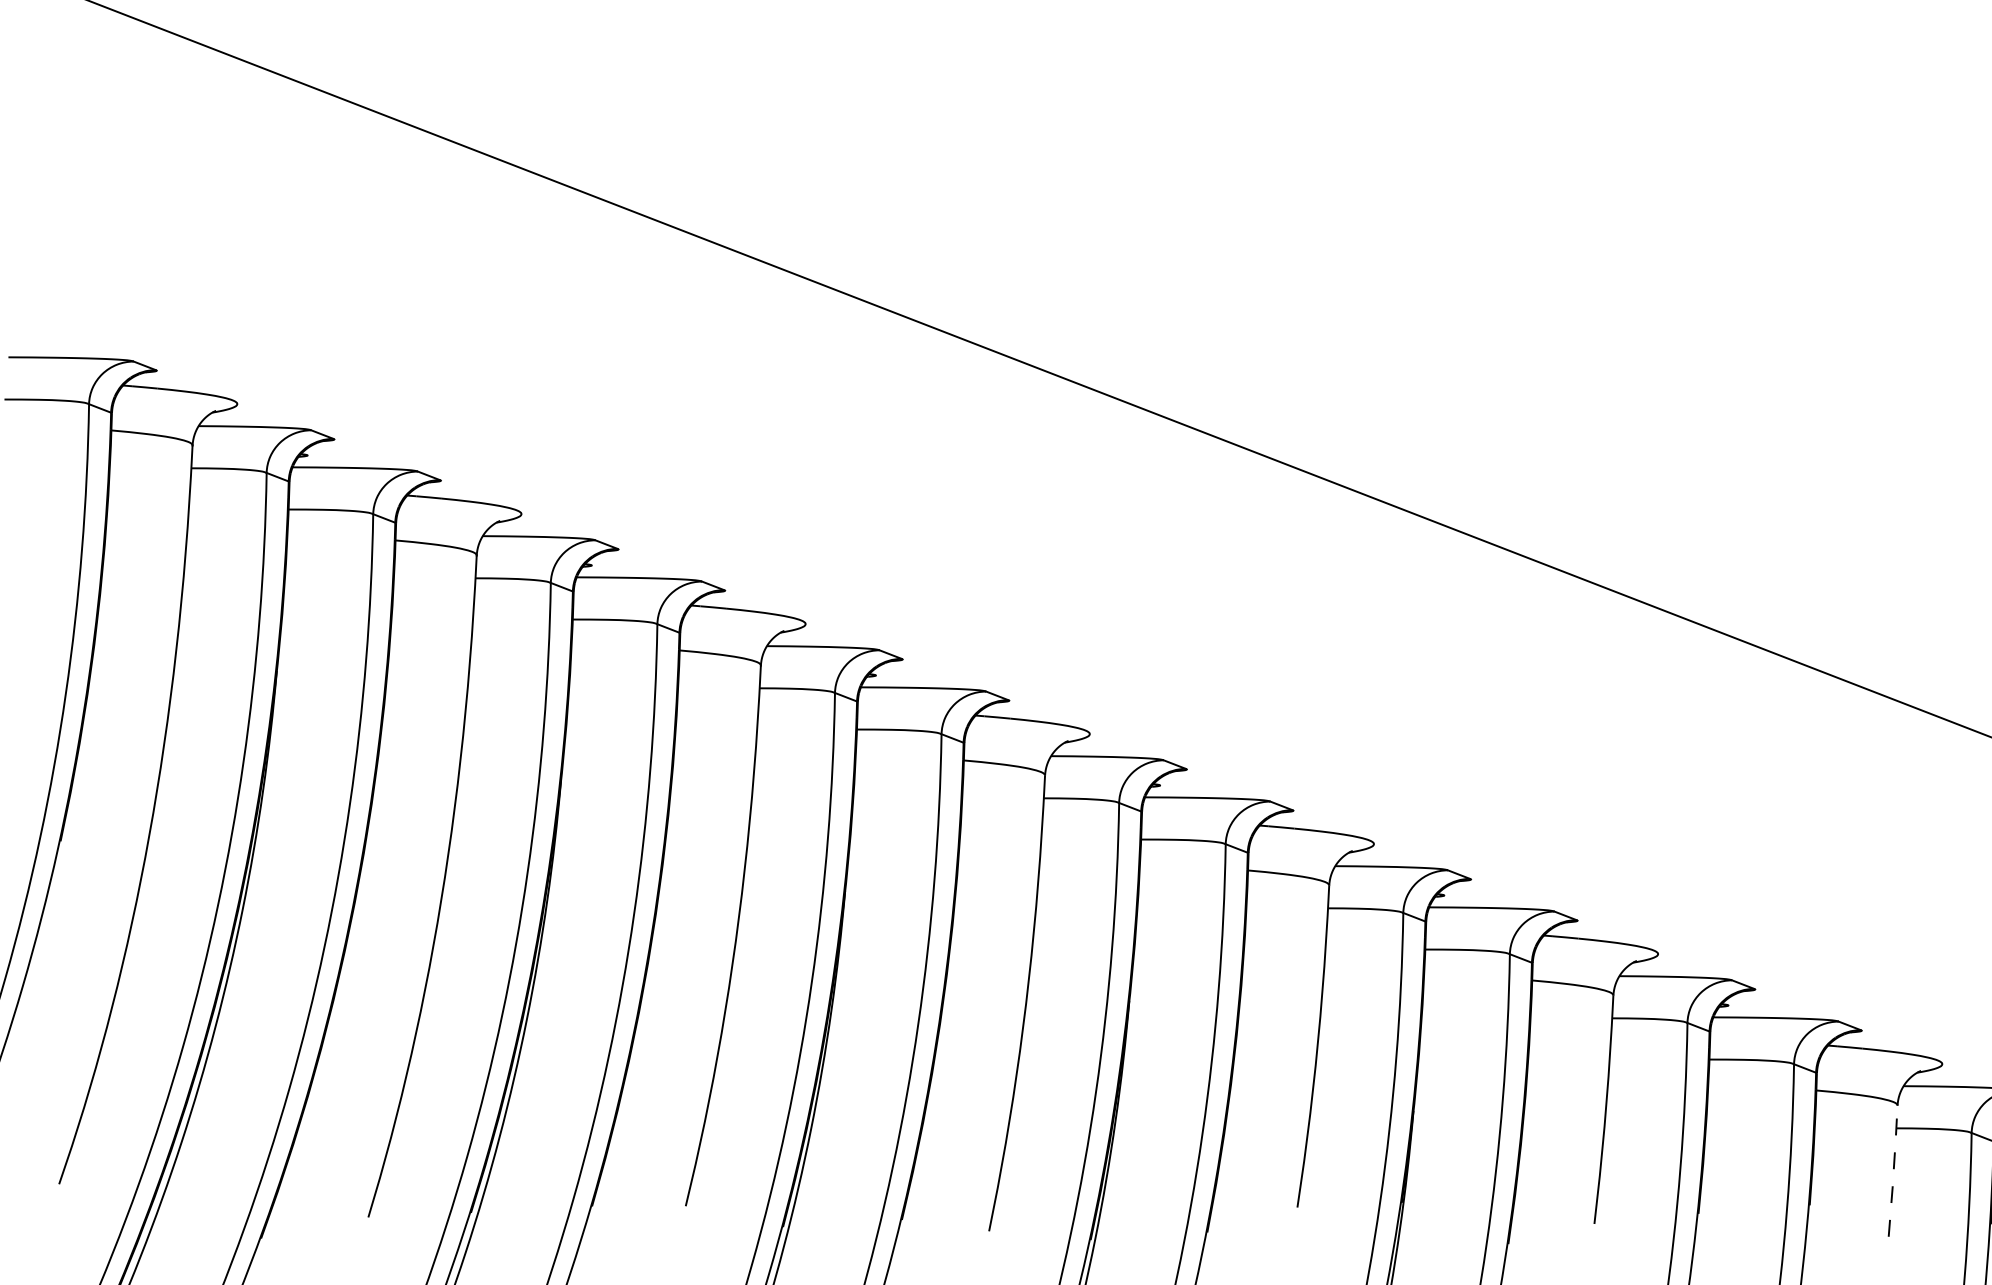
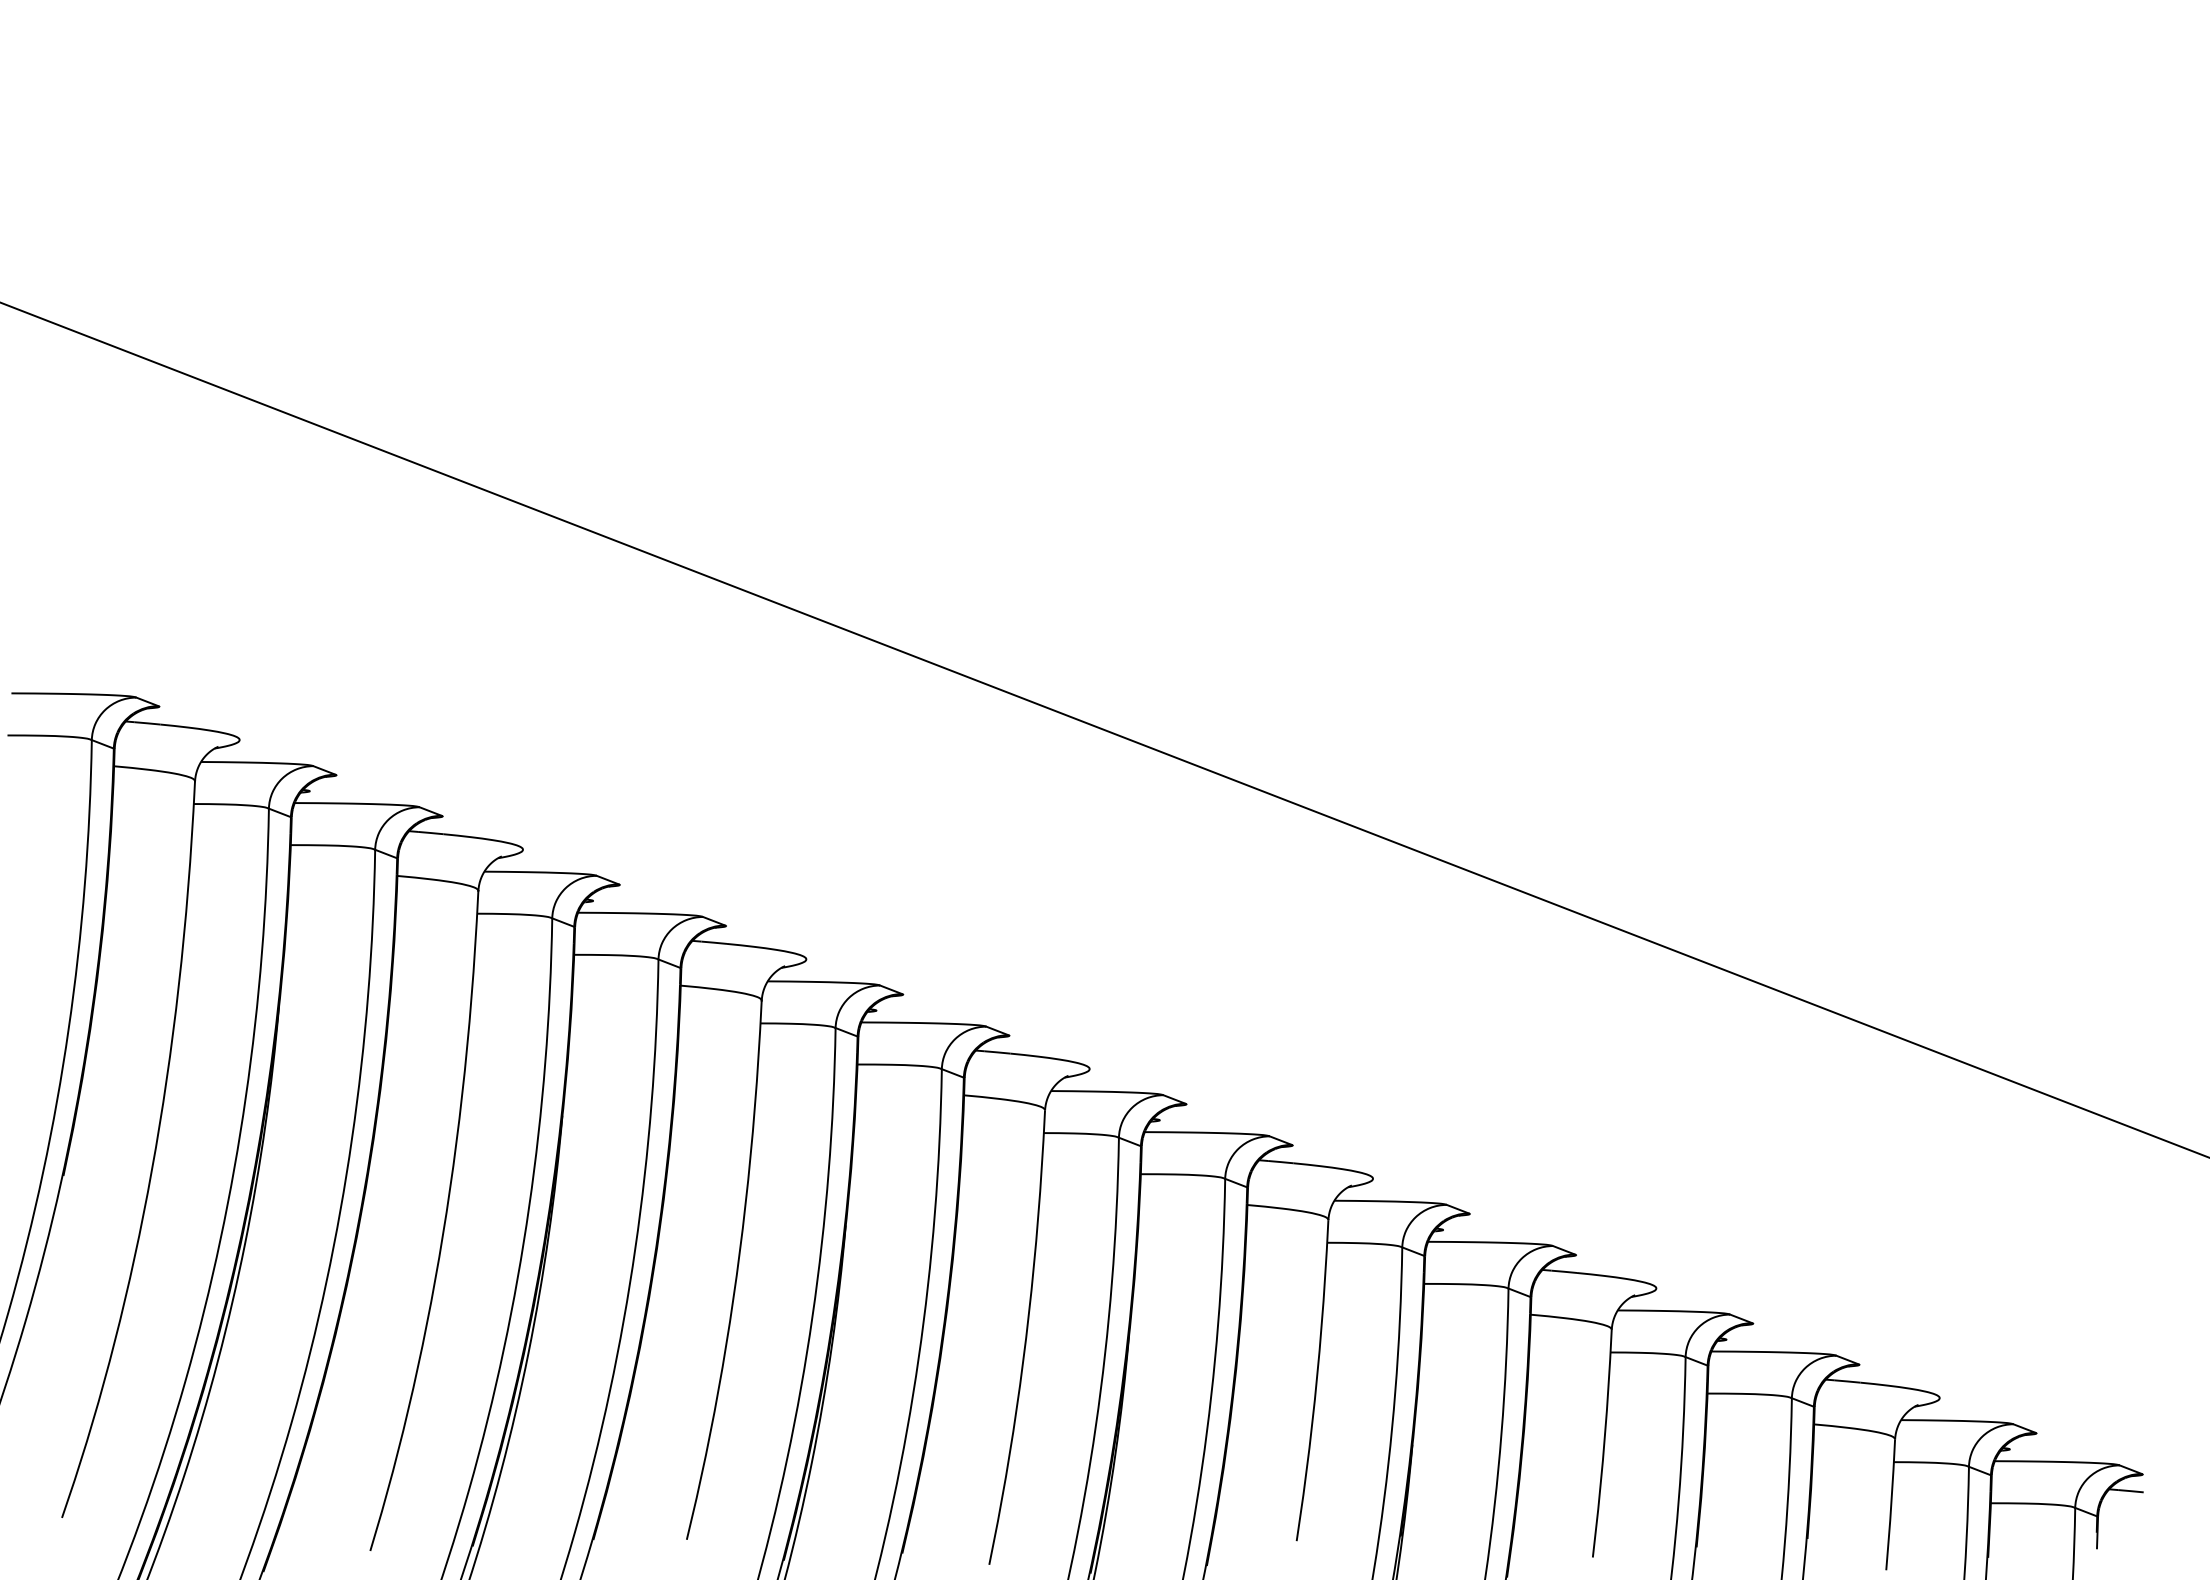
line: (1893, 1170) -> (1891, 1504), dashed -> solid

